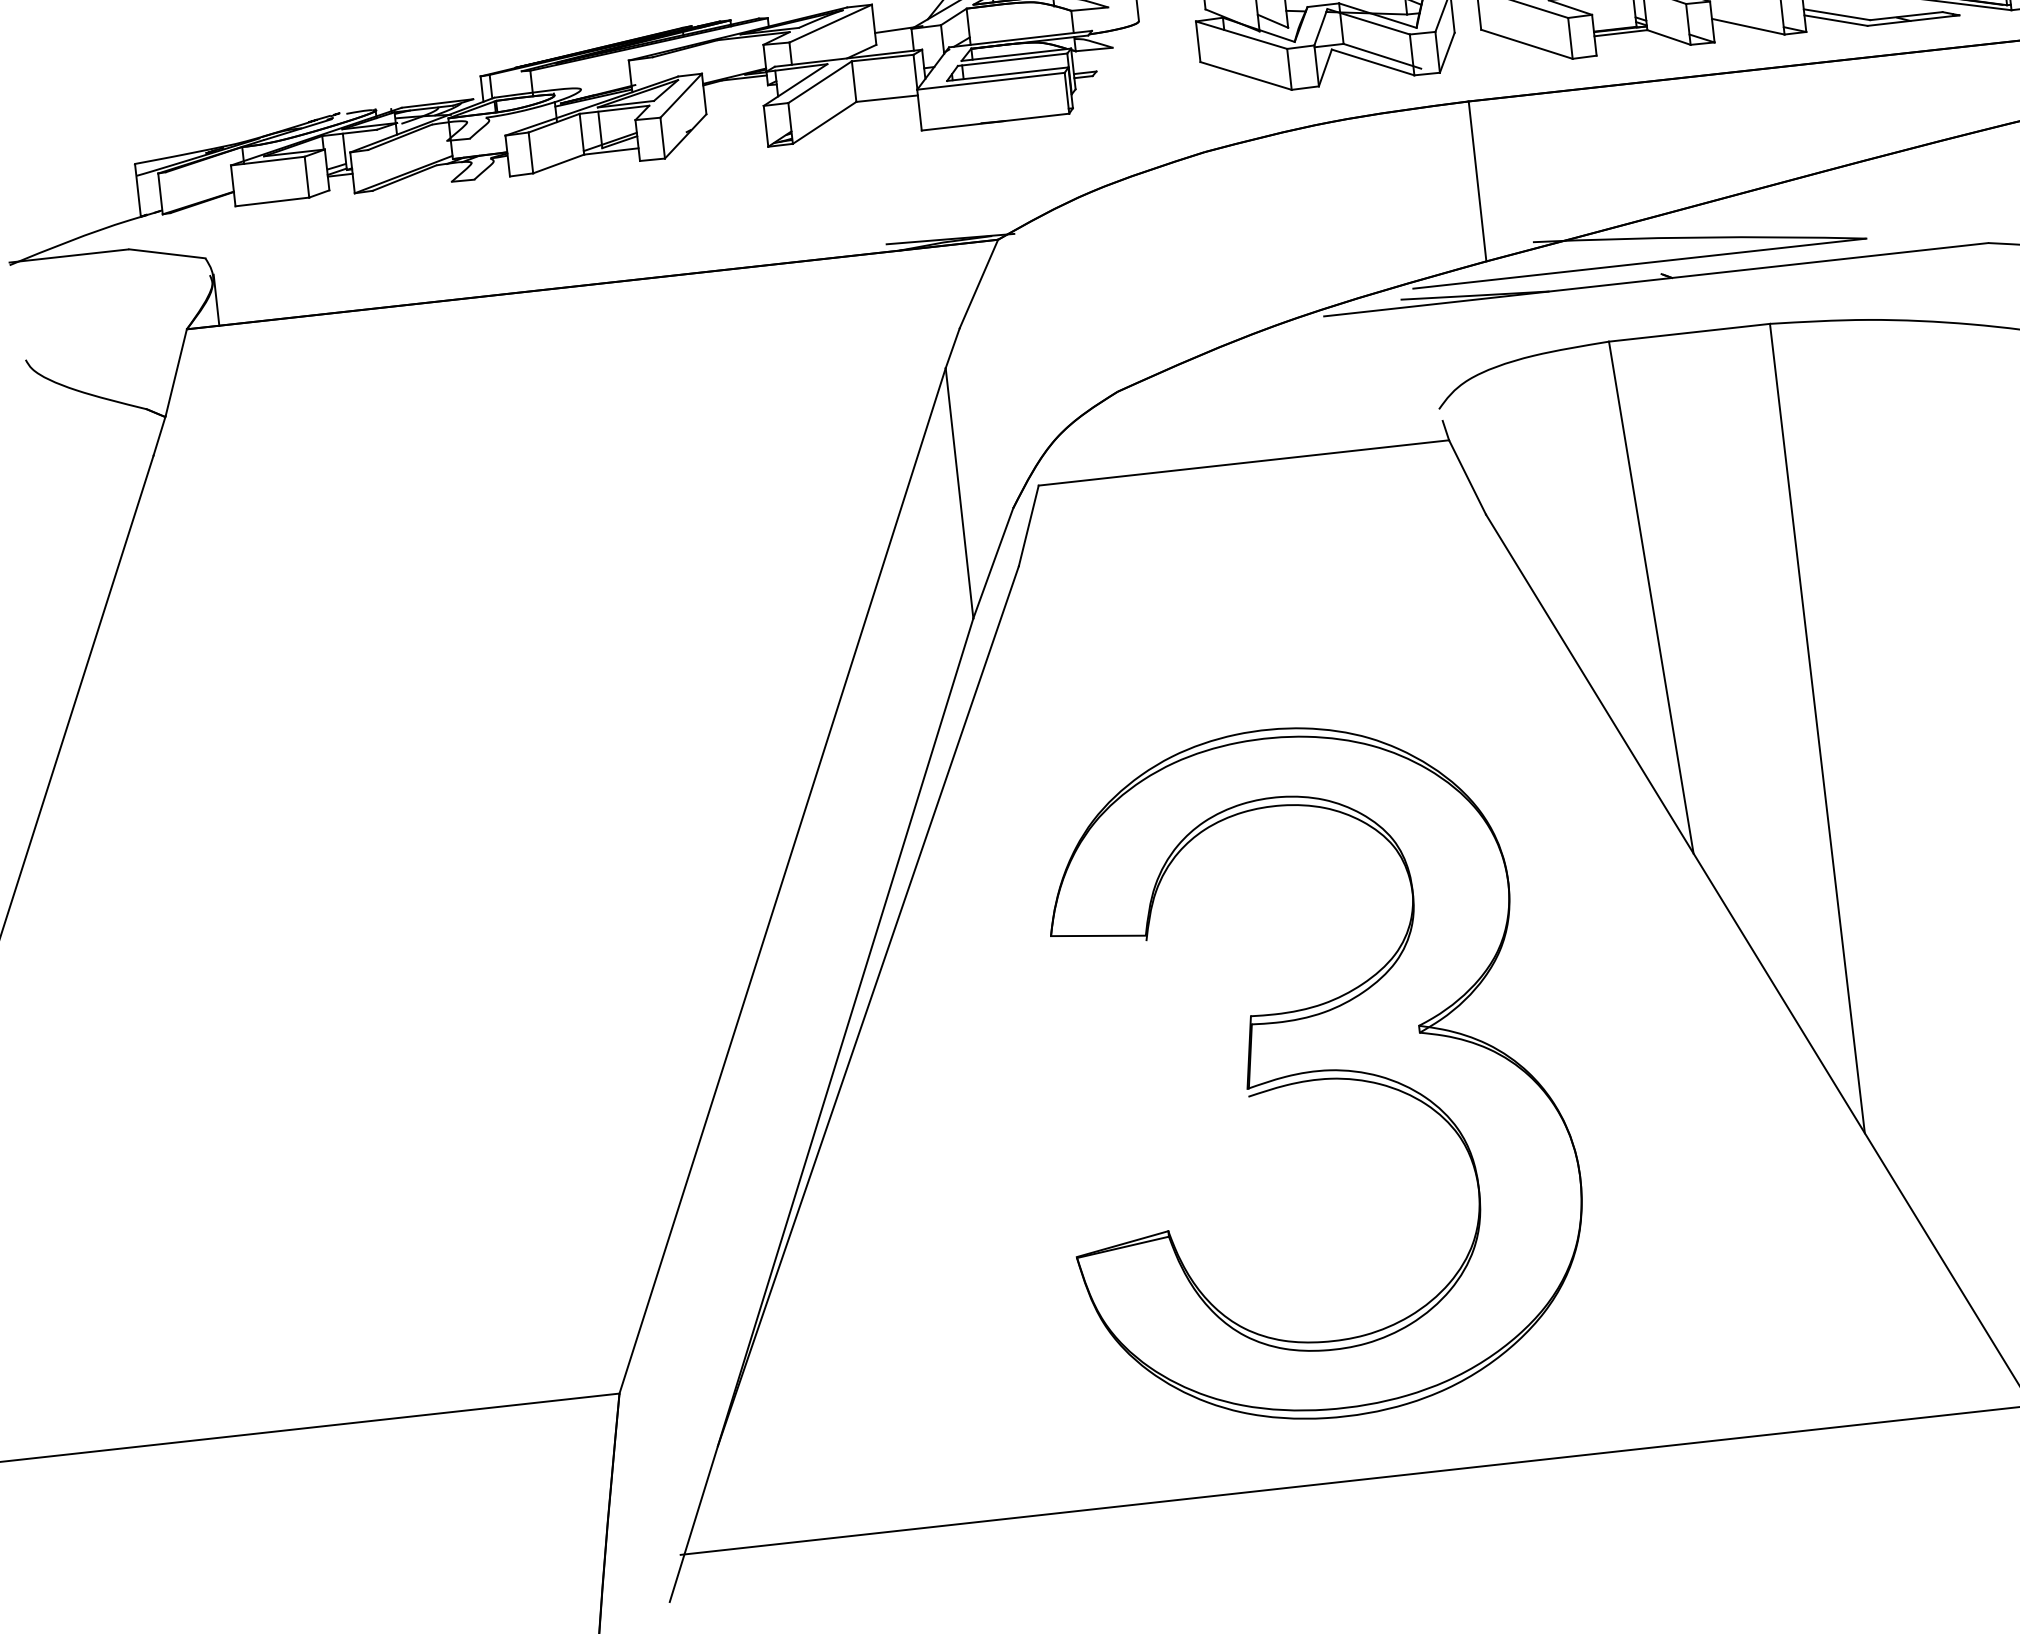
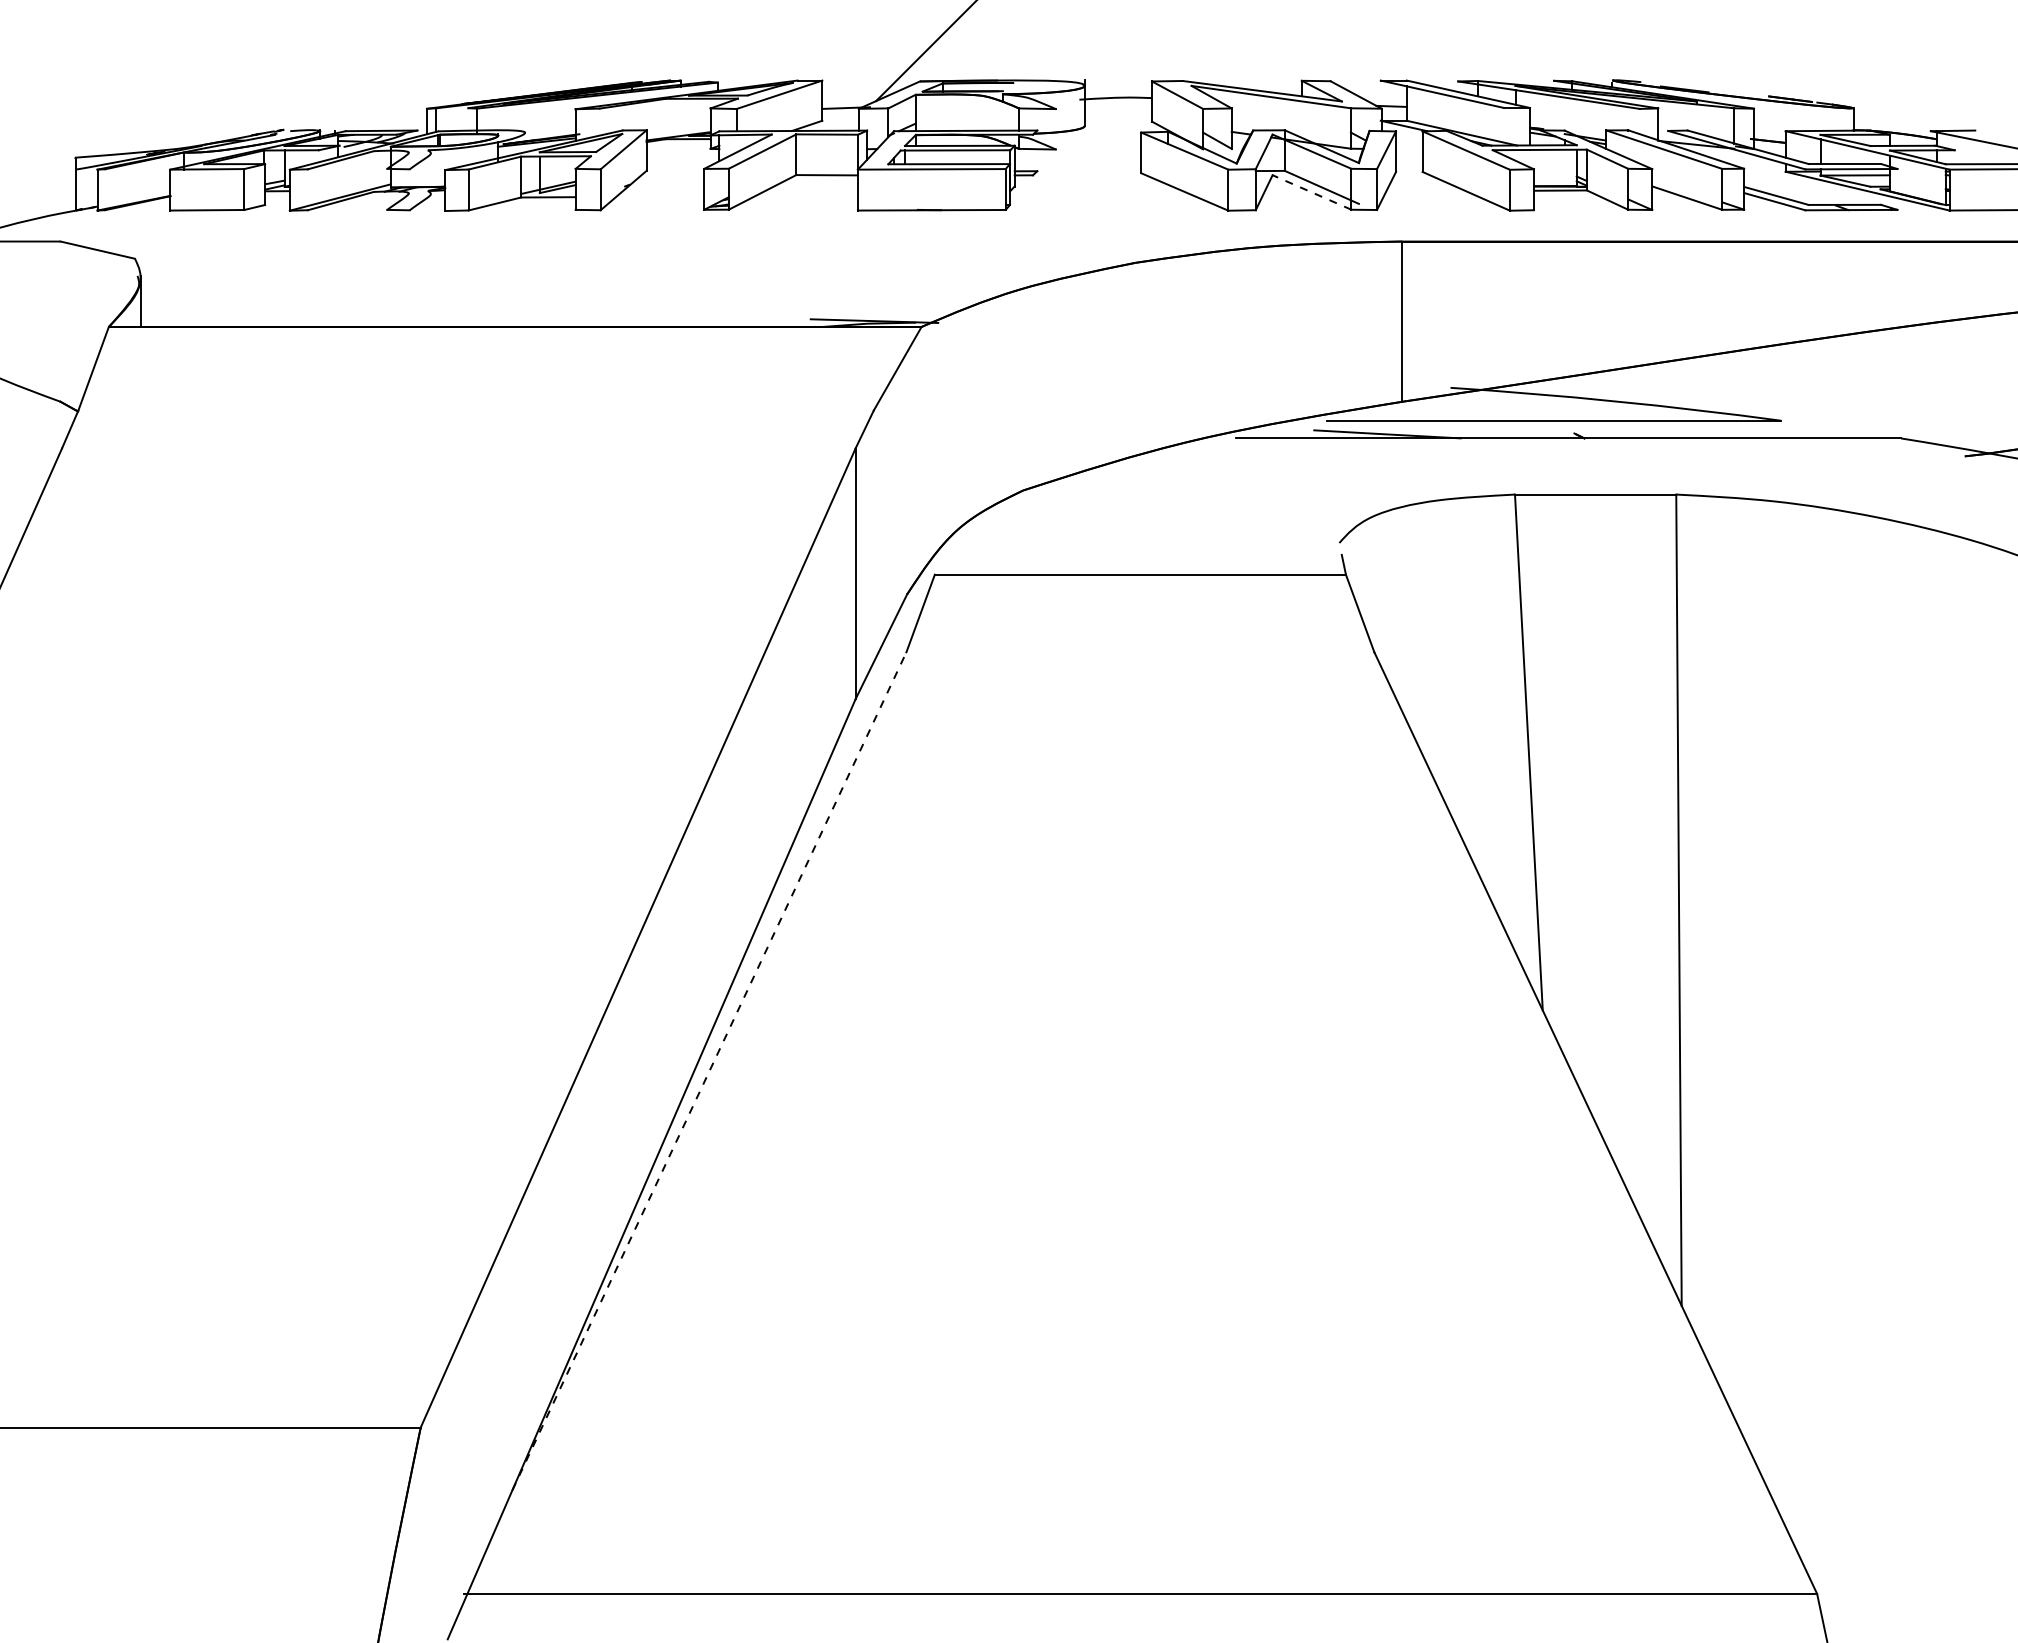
line: (1372, 62) -> (1311, 192), solid -> dashed
line: (868, 1005) -> (709, 1070), solid -> dashed
part: (1312, 1072) -> (1141, 1185), removed

